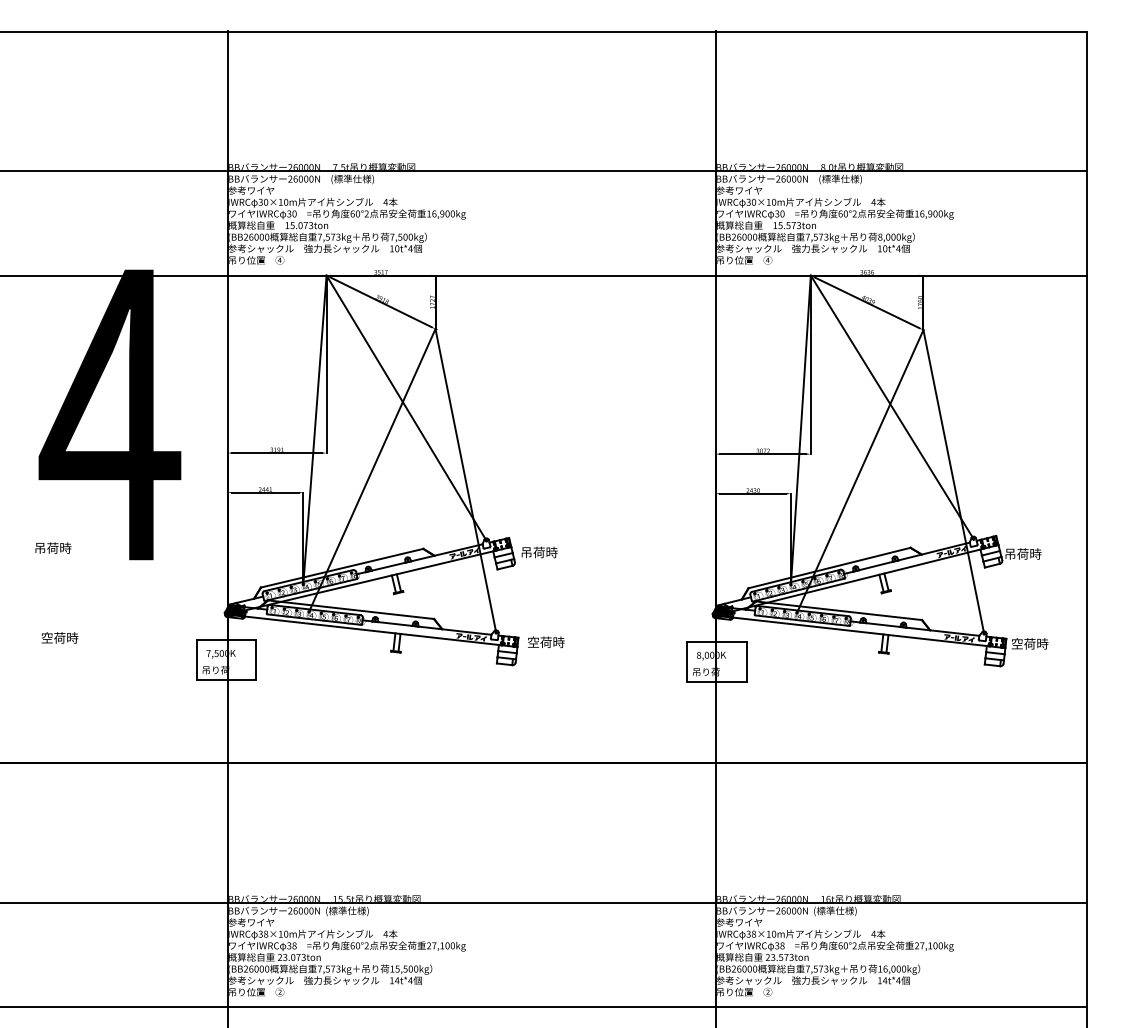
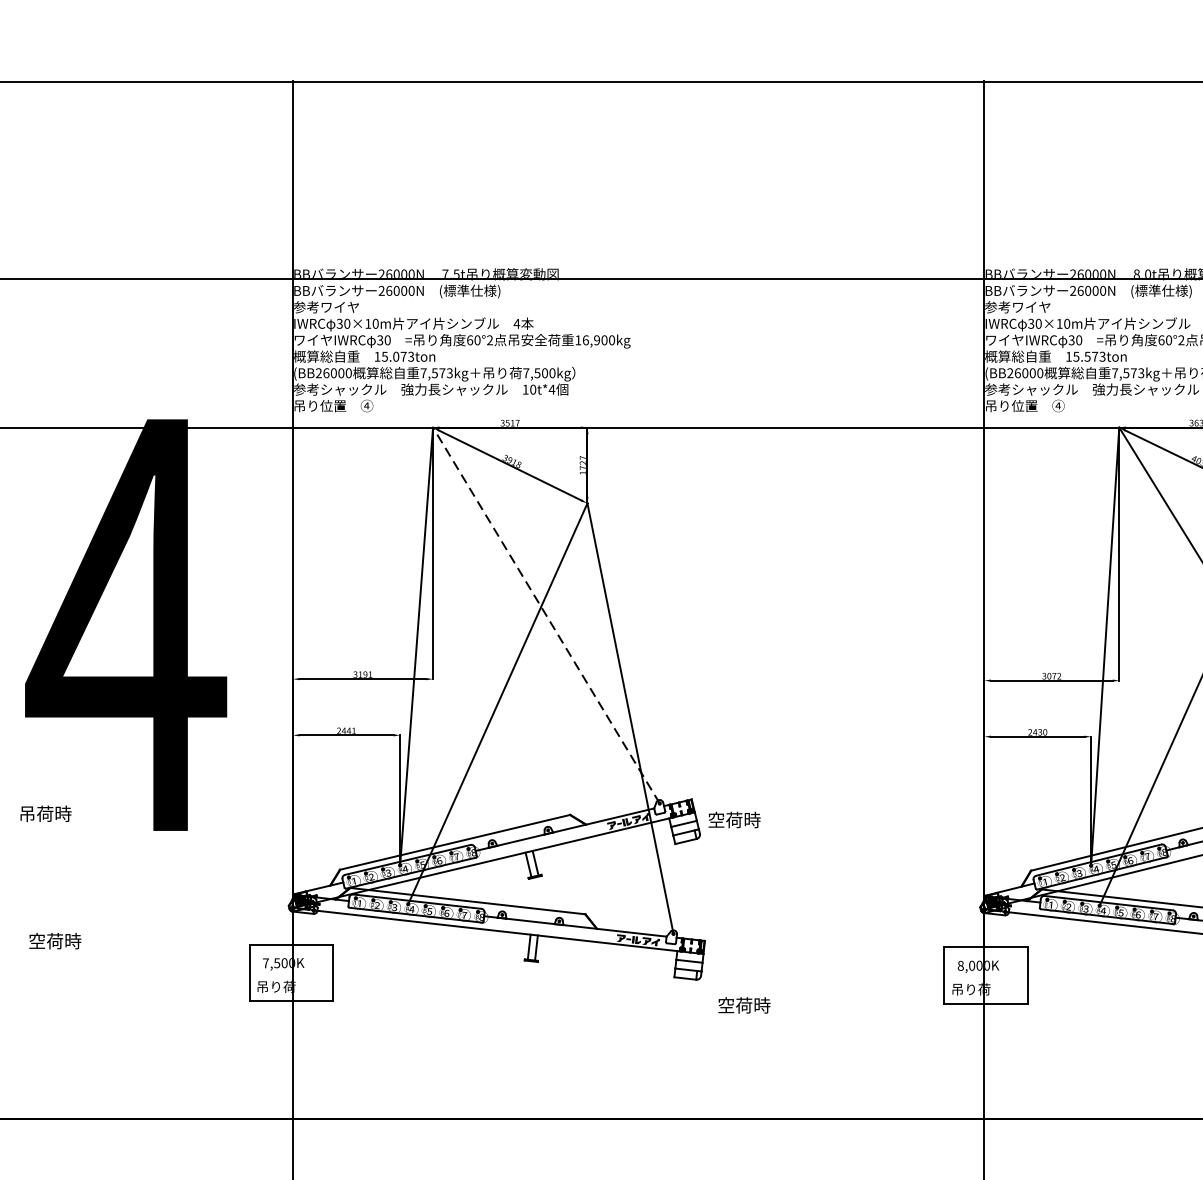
line: (406, 408) -> (546, 615), solid -> dashed
text: (526, 552) -> (716, 820), 吊荷時 -> 空荷時
text: (546, 642) -> (744, 1005), moved

